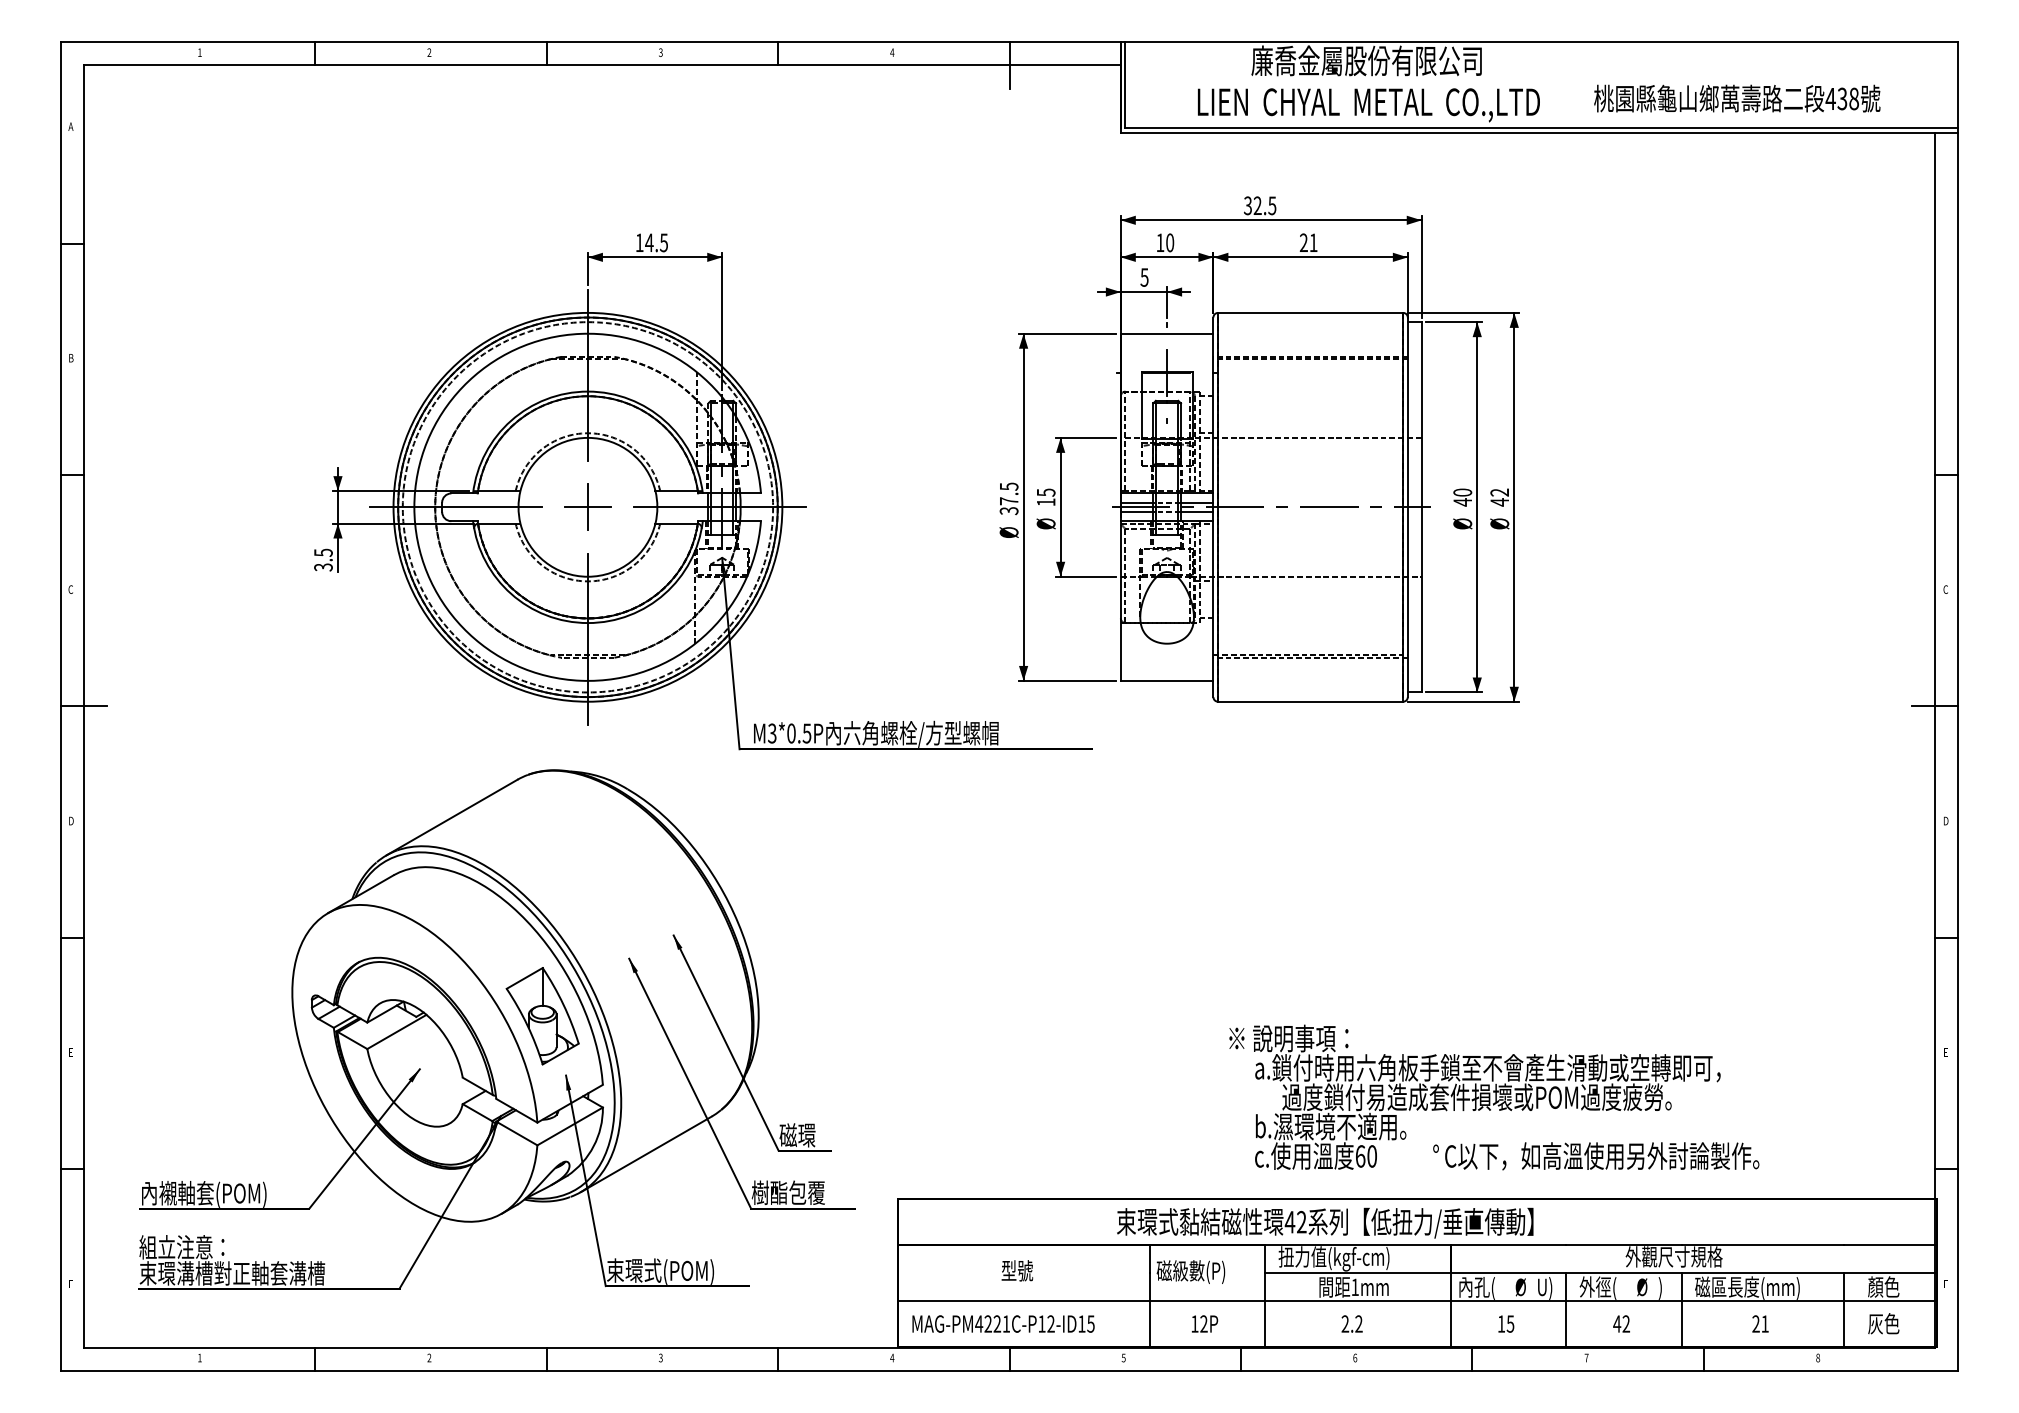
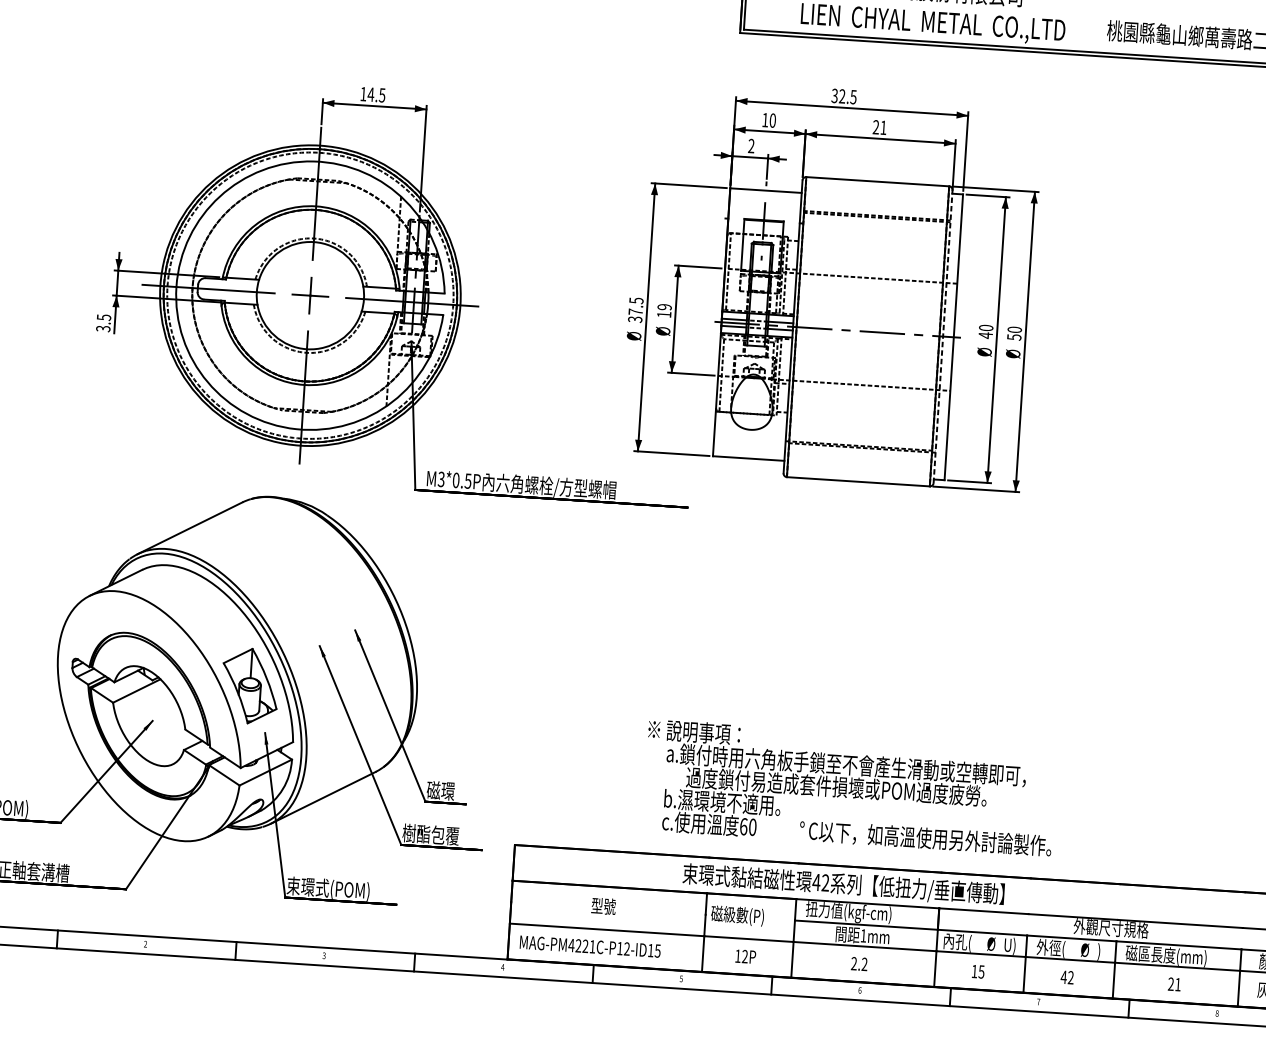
text: (1144, 277) -> (751, 146), 5 -> 2
text: (1045, 492) -> (664, 307), 15 -> 19
text: (1499, 497) -> (1014, 333), 42 -> 50
line: (1407, 507) -> (942, 336), solid -> dashed
text: (1494, 1097) -> (850, 787), moved

